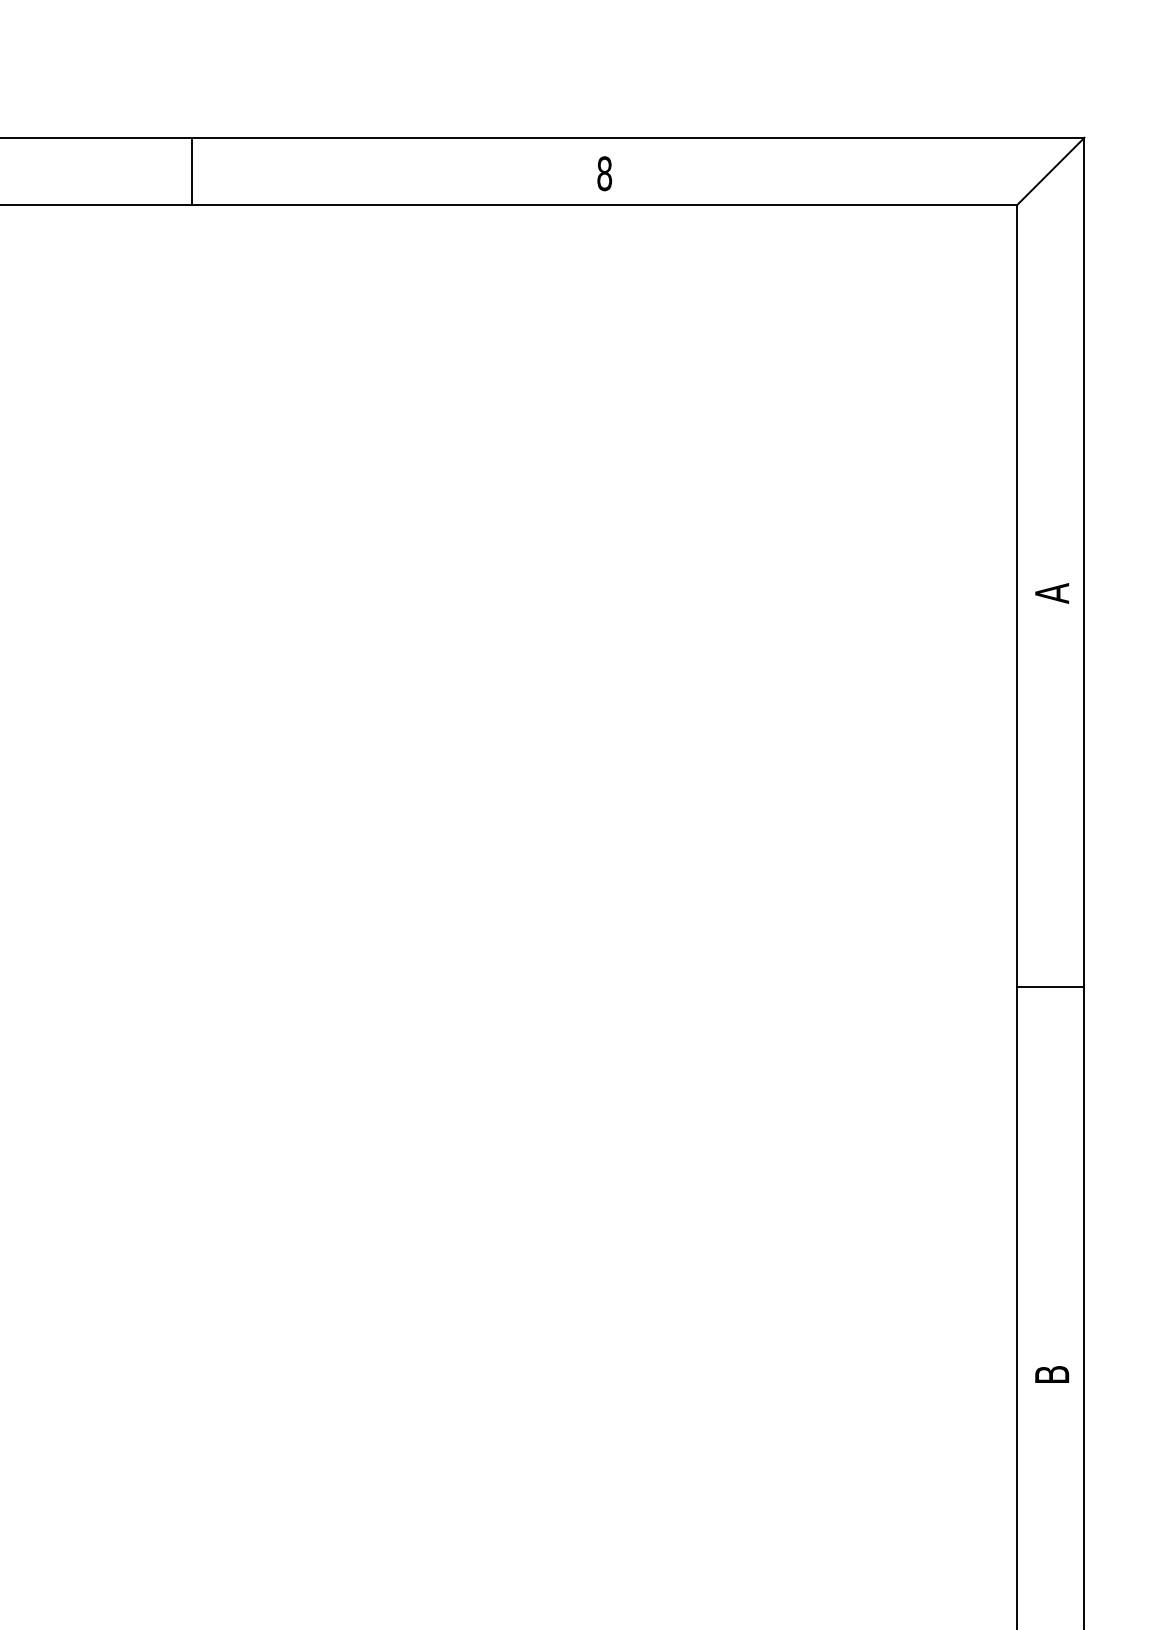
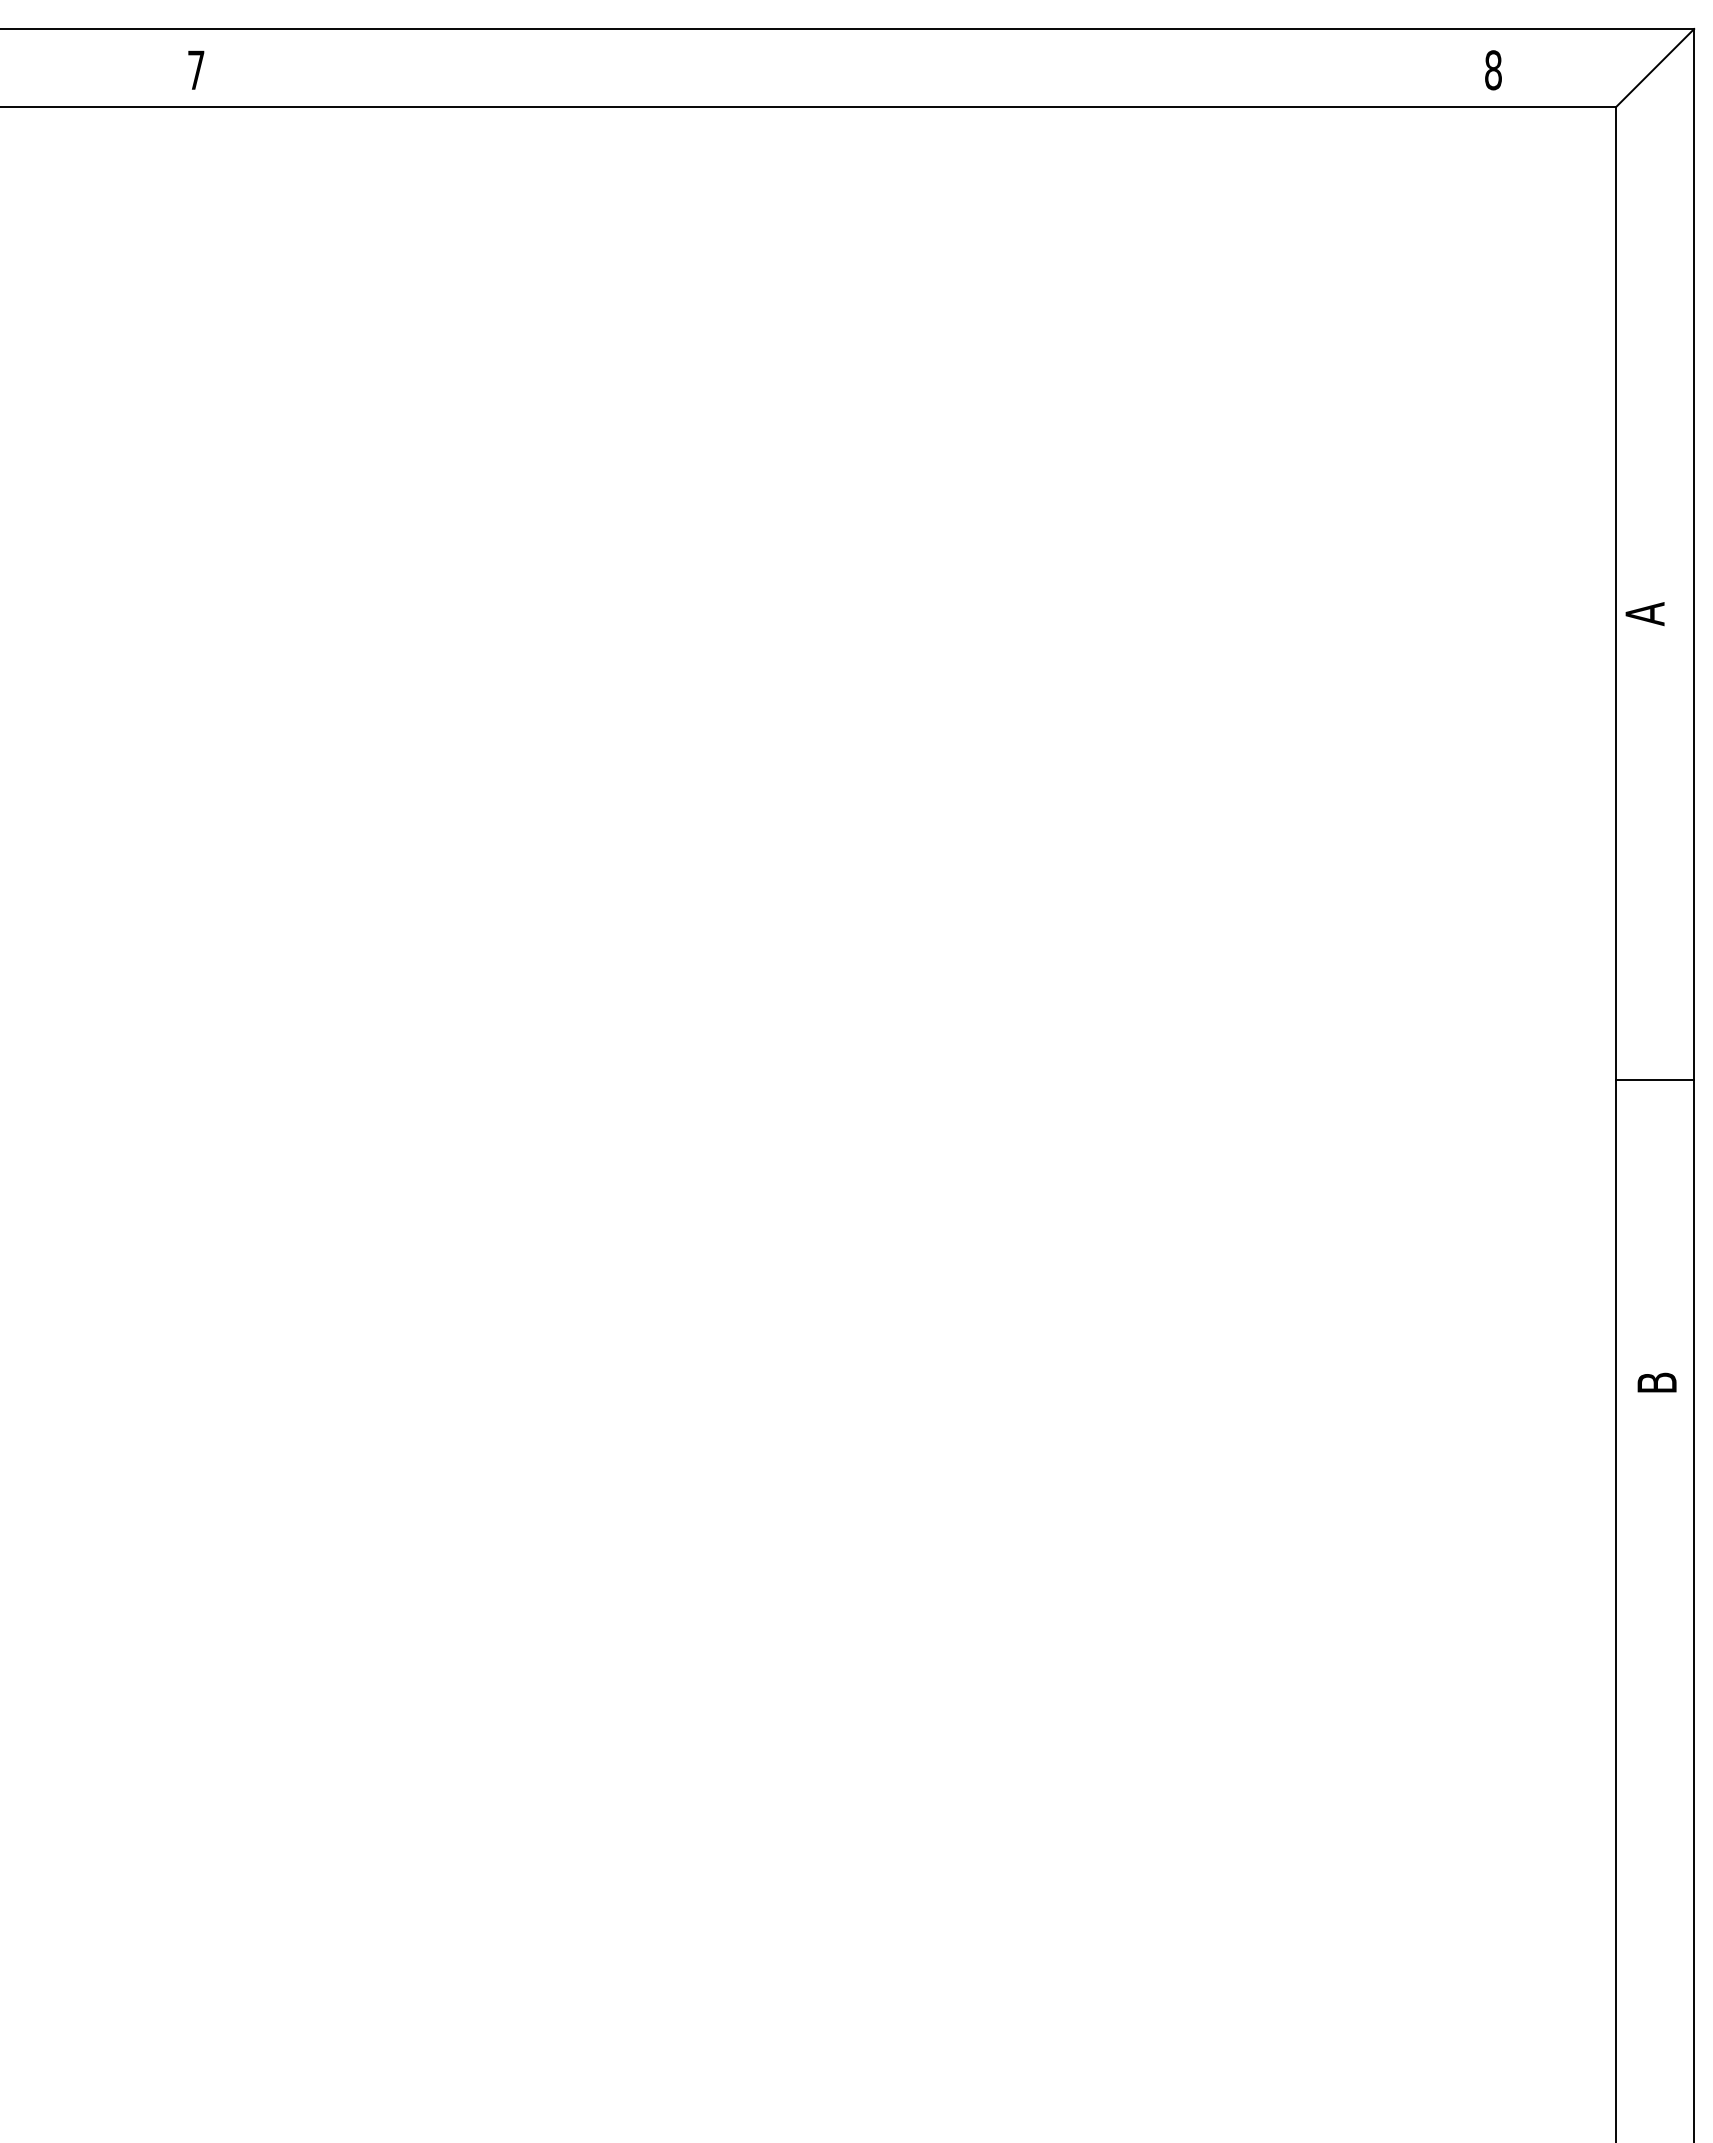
line: (191, 171) -> (669, 67), removed
text: (604, 173) -> (1493, 70), moved
text: (1051, 593) -> (1644, 614), moved
line: (1050, 986) -> (1655, 1079), moved
text: (1051, 1374) -> (1656, 1382), moved

